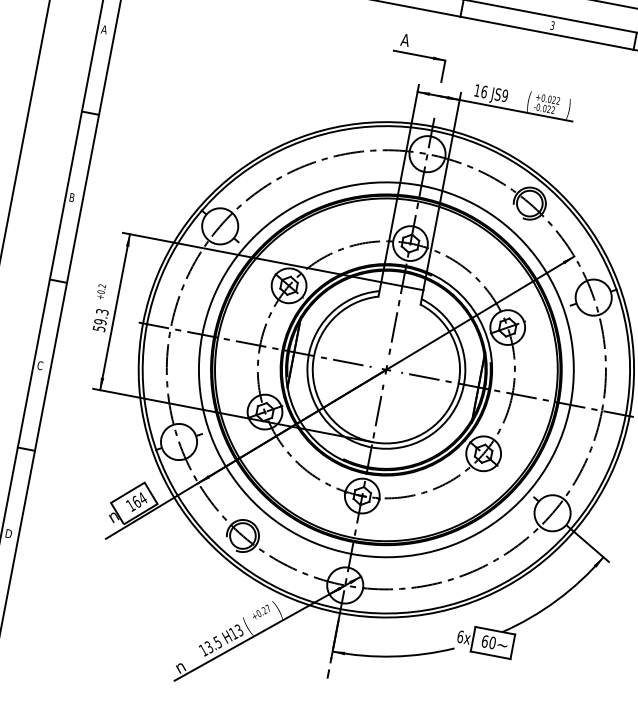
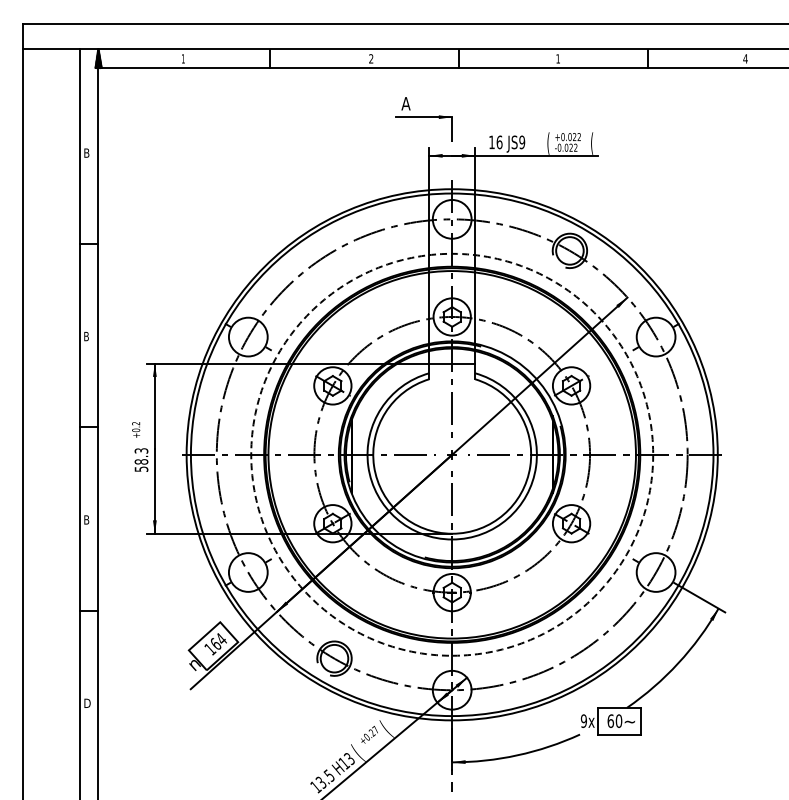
text: (552, 25) -> (558, 58), 3 -> 1
text: (104, 29) -> (86, 152), A -> B
text: (569, 109) -> (592, 143), ) -> (
text: (100, 321) -> (141, 461), 59.3 -> 58.3
text: (40, 365) -> (86, 519), C -> B
circle: (386, 369) -> (452, 454), solid -> dashed
text: (278, 609) -> (386, 729), ) -> (
text: (460, 636) -> (583, 720), 6x -> 9x

